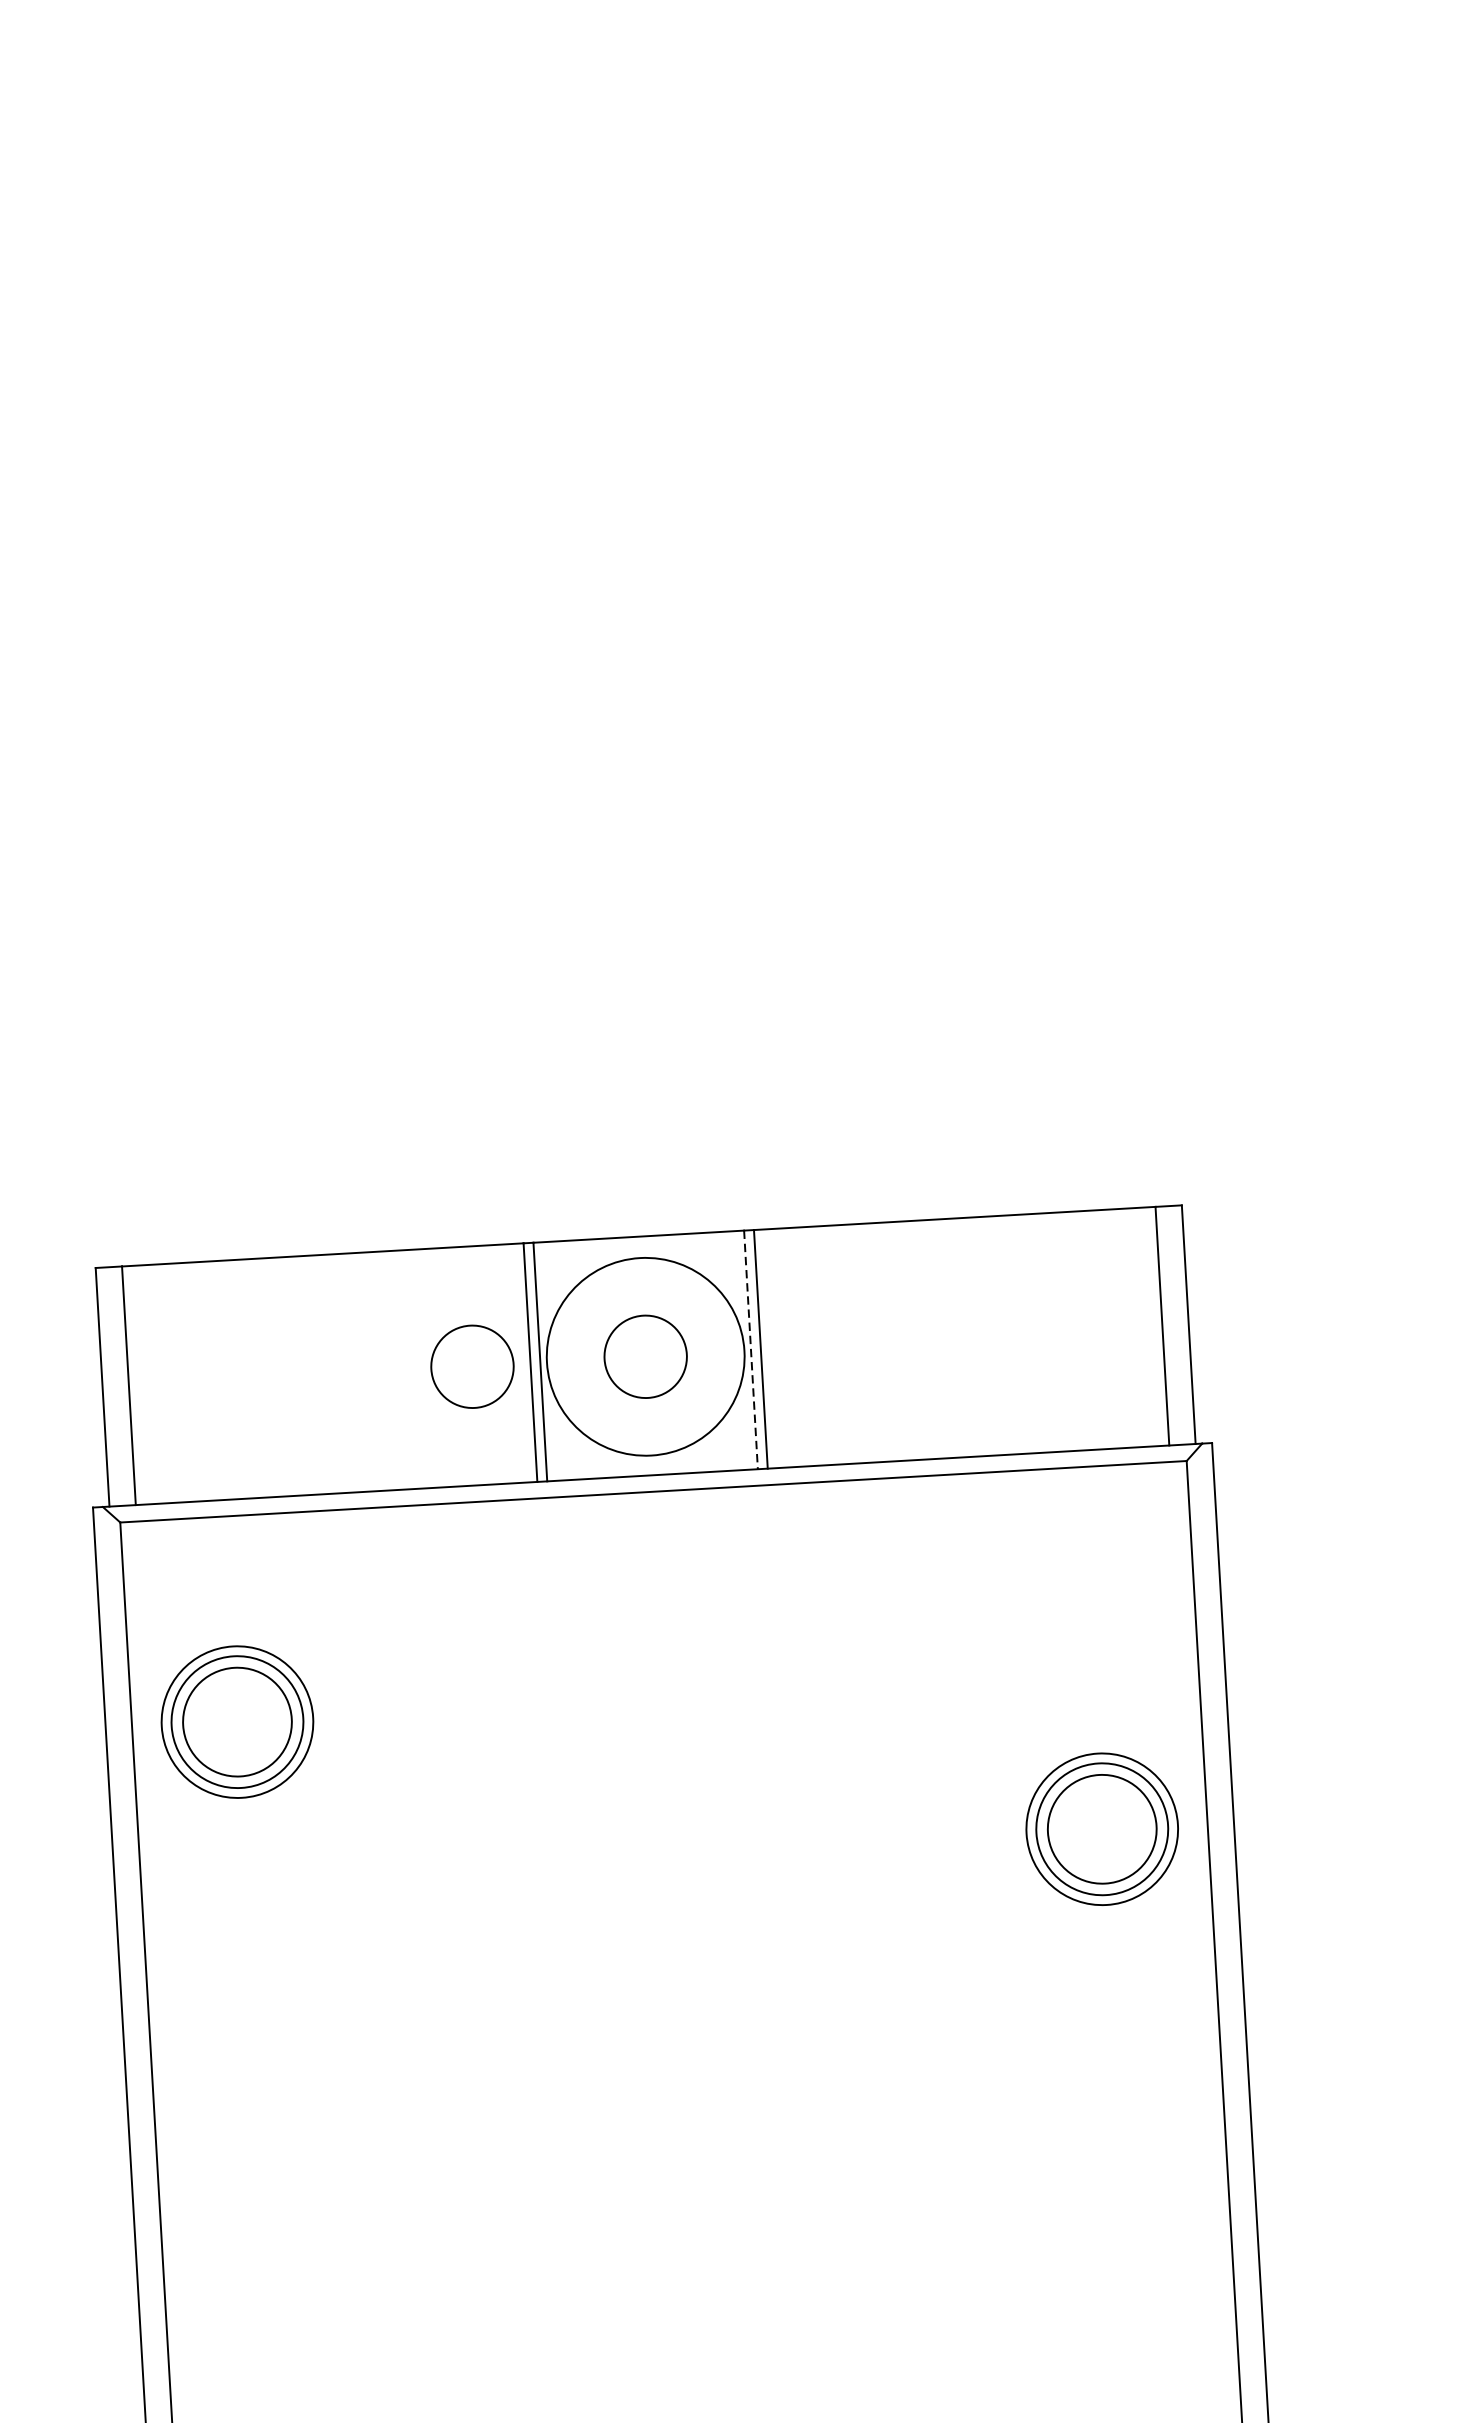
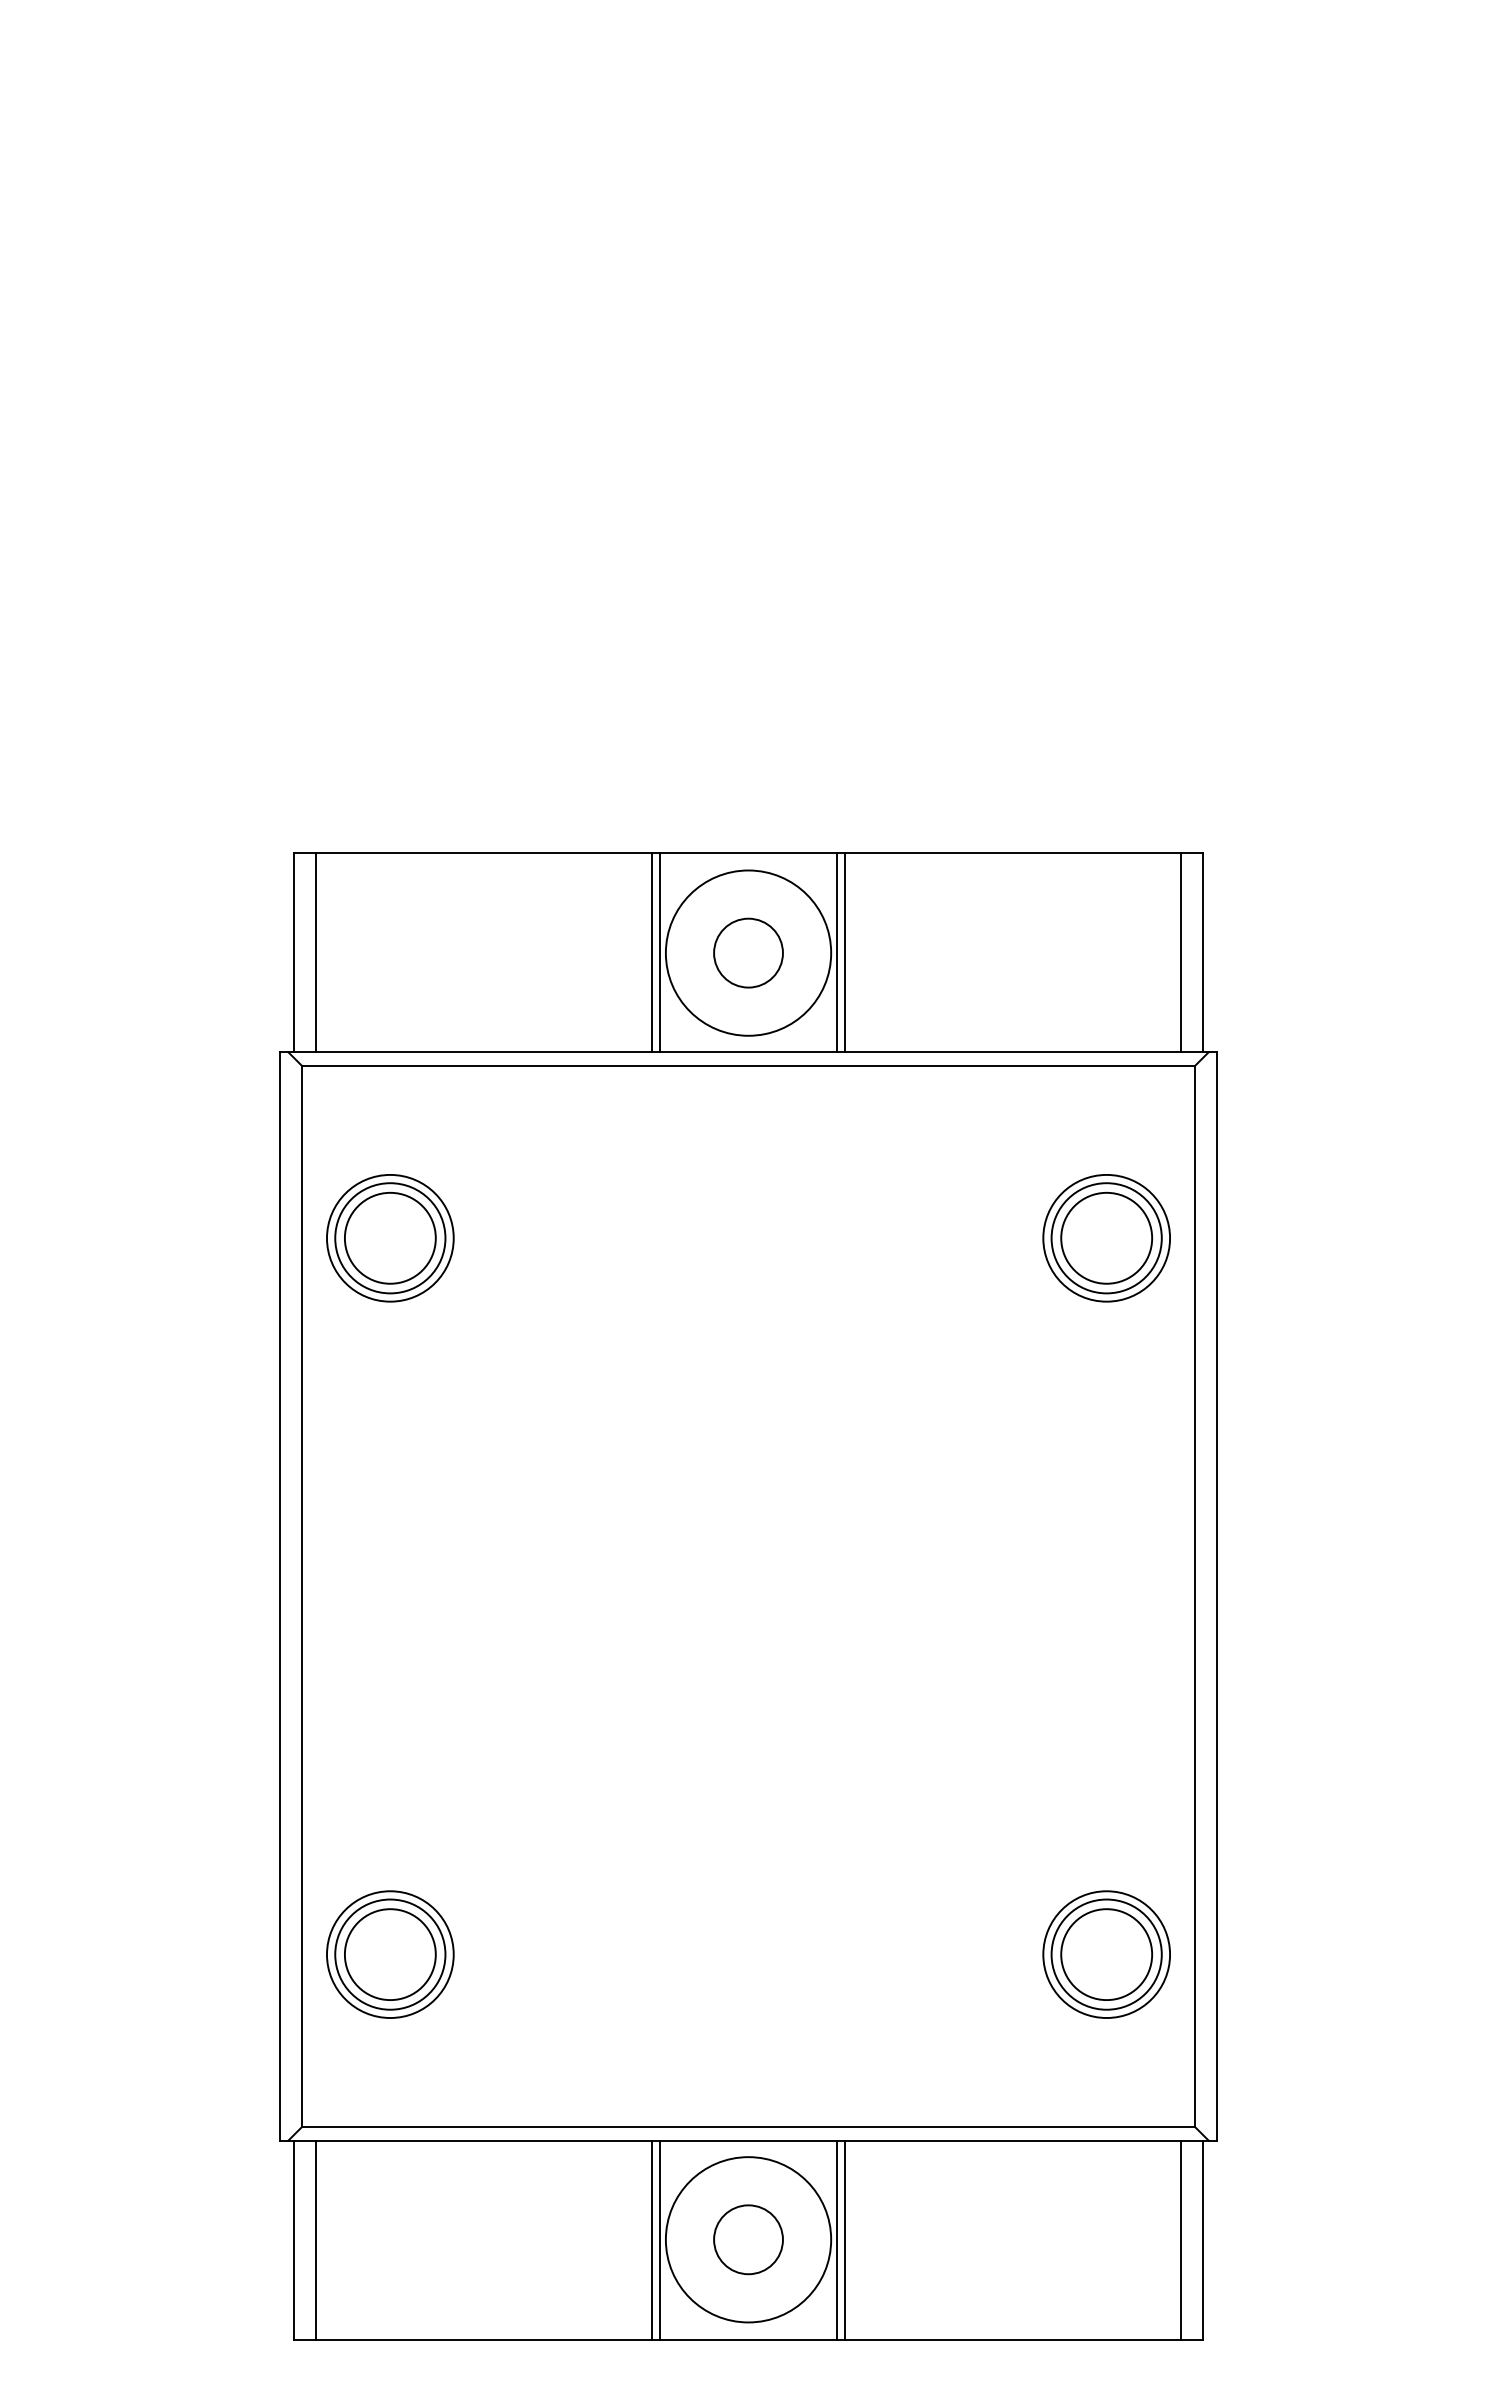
line: (750, 1349) -> (836, 952), dashed -> solid
circle: (472, 1366) -> (603, 952), removed
part: (1102, 1829) -> (1106, 1238), moved

